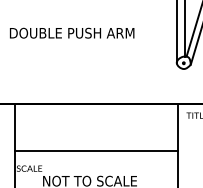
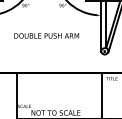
line: (96, 151) -> (59, 97), removed

